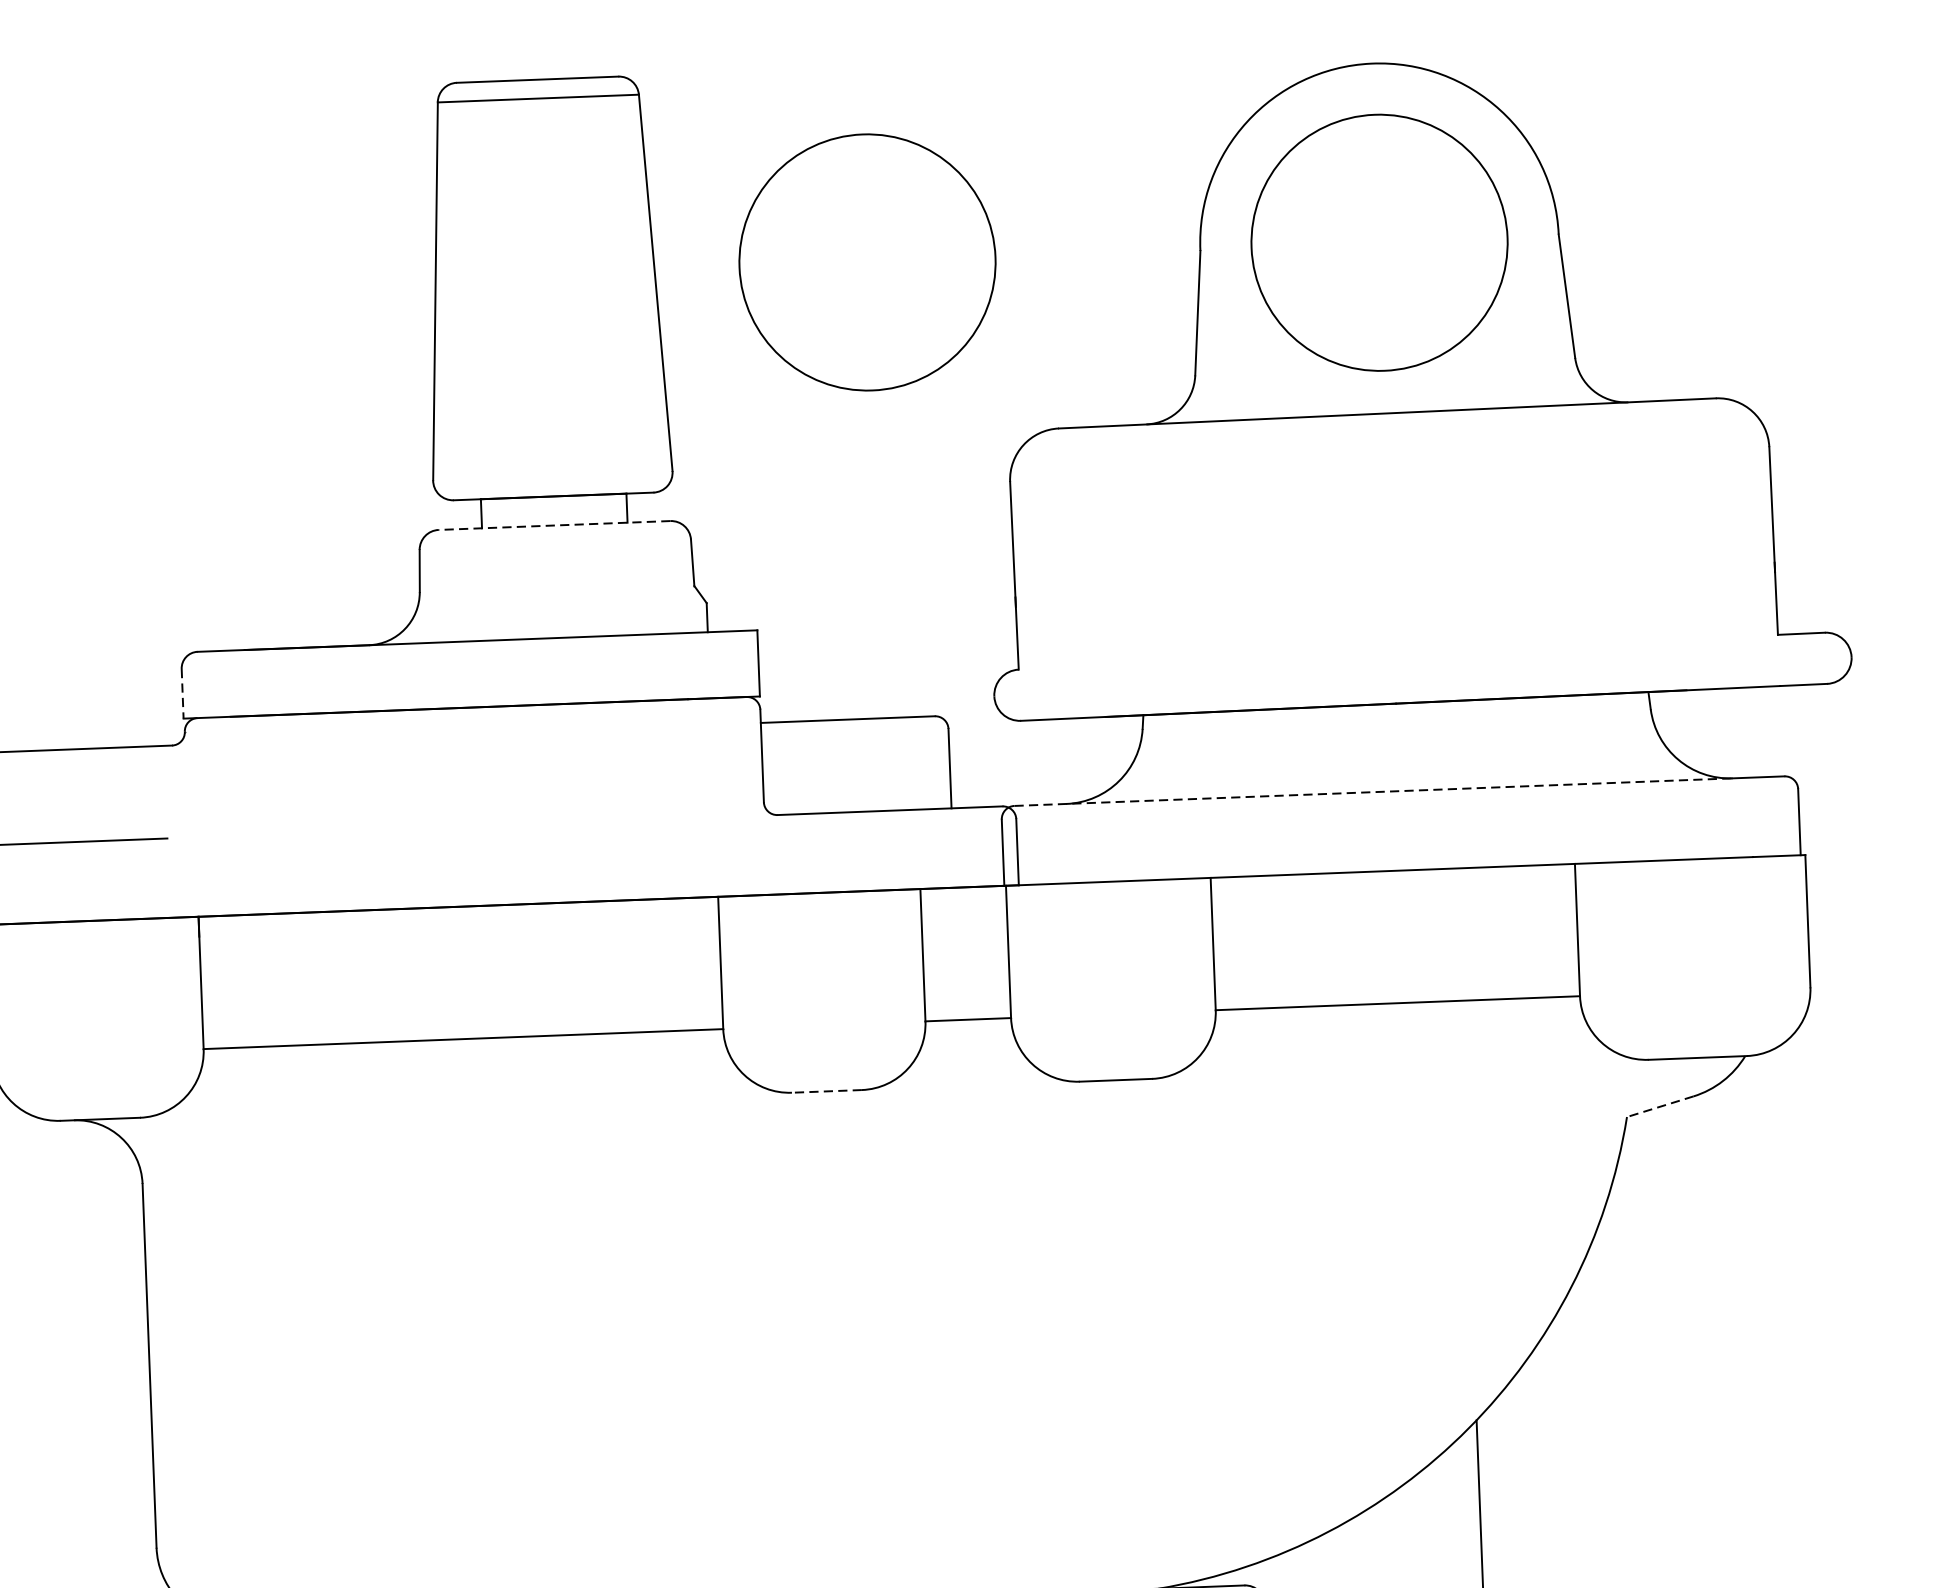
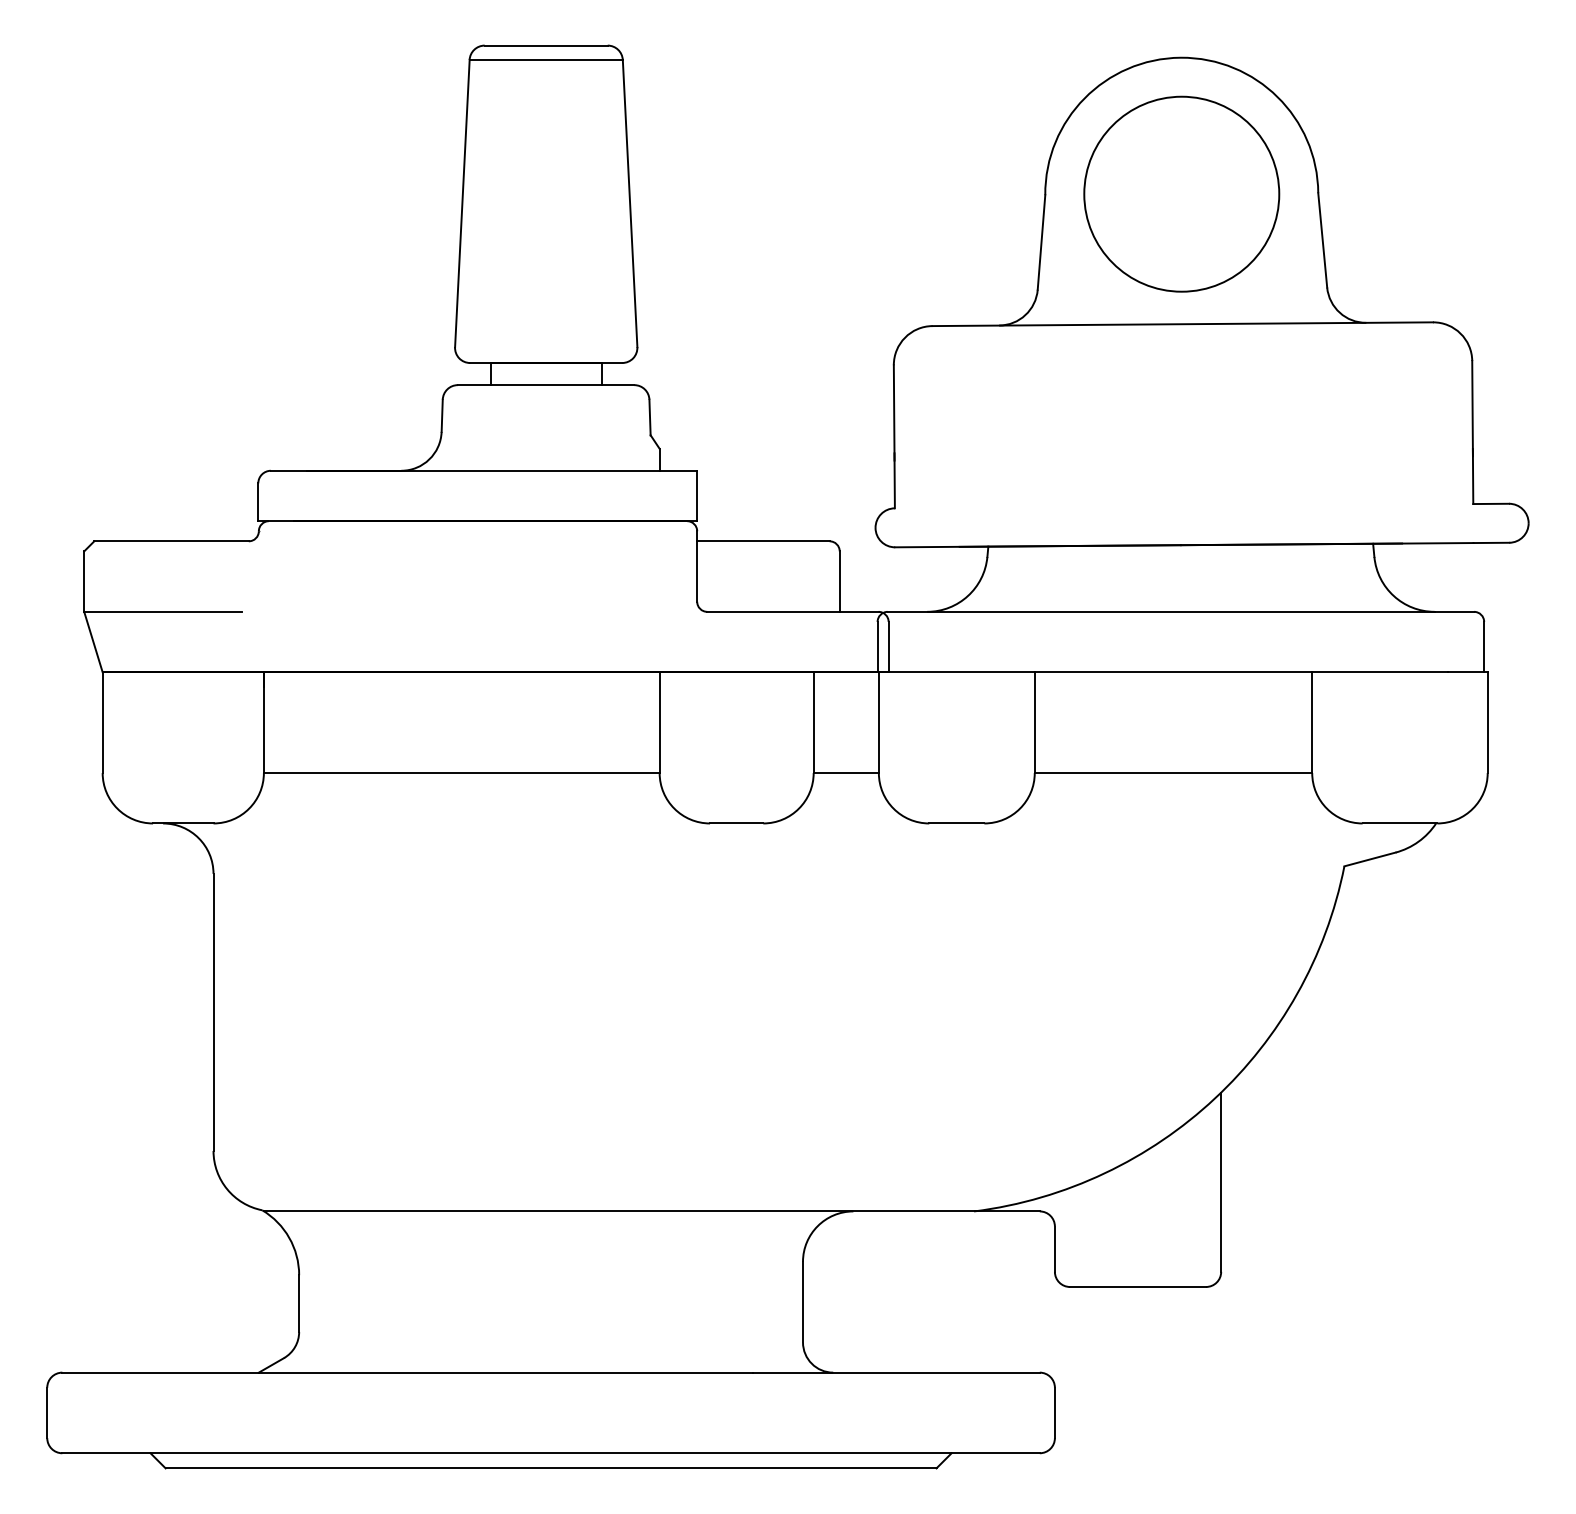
circle: (867, 261) -> (791, 193), removed
line: (553, 526) -> (545, 385), dashed -> solid
line: (182, 694) -> (258, 502), dashed -> solid
line: (1373, 791) -> (1161, 611), dashed -> solid
line: (826, 1091) -> (736, 823), dashed -> solid
line: (1660, 1106) -> (1370, 859), dashed -> solid

